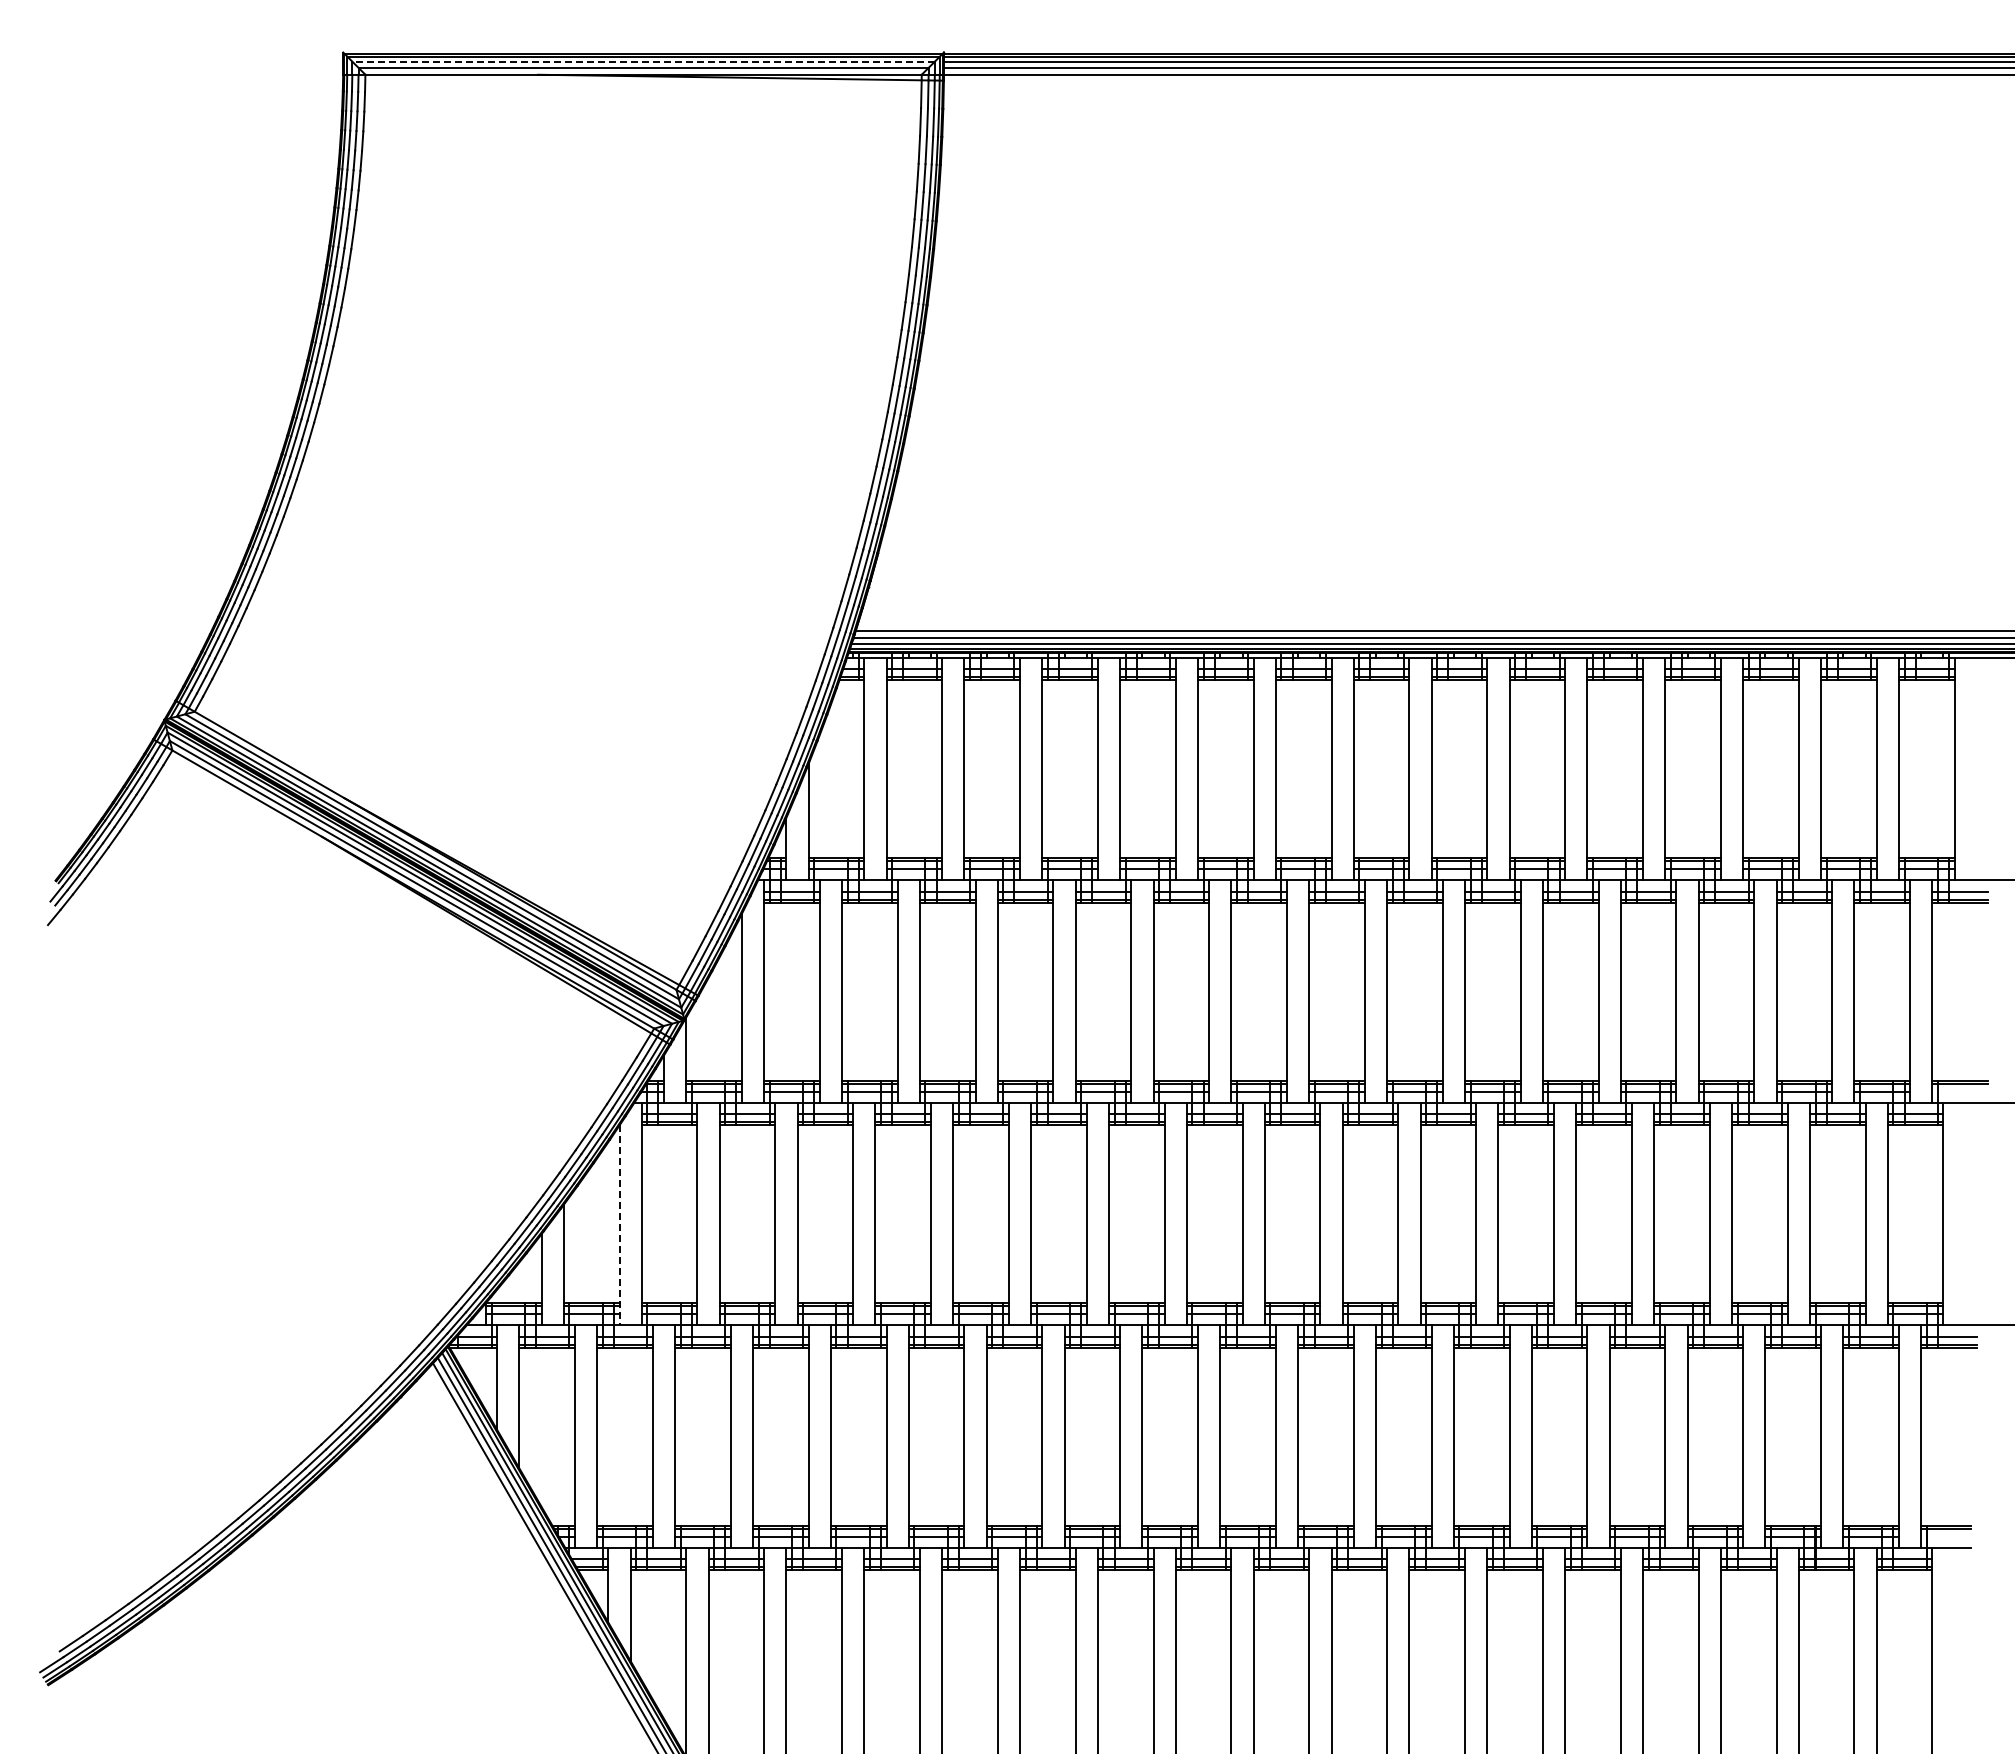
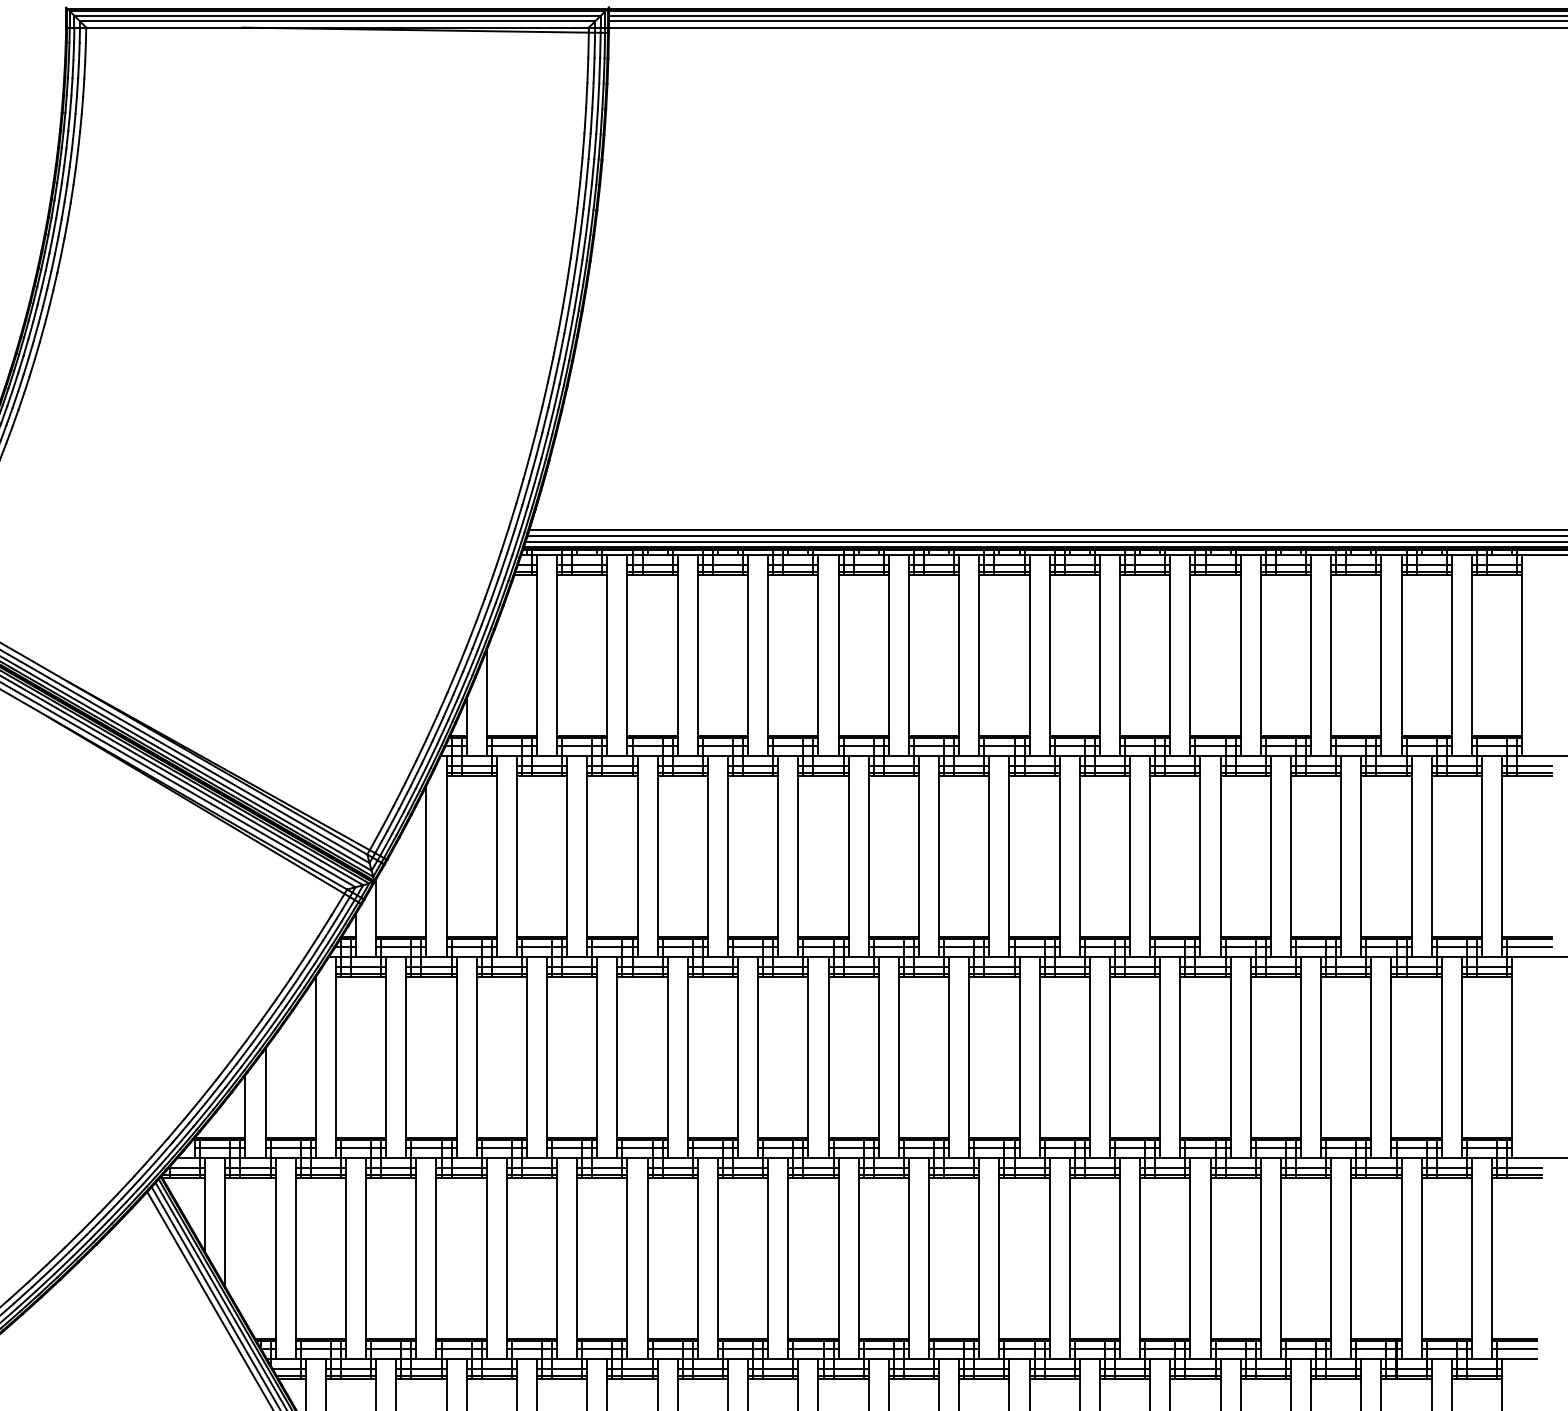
line: (643, 61) -> (337, 15), dashed -> solid
line: (1959, 1091) -> (1526, 946), added
line: (619, 1225) -> (315, 1067), dashed -> solid
line: (1946, 1536) -> (1514, 1348), added

